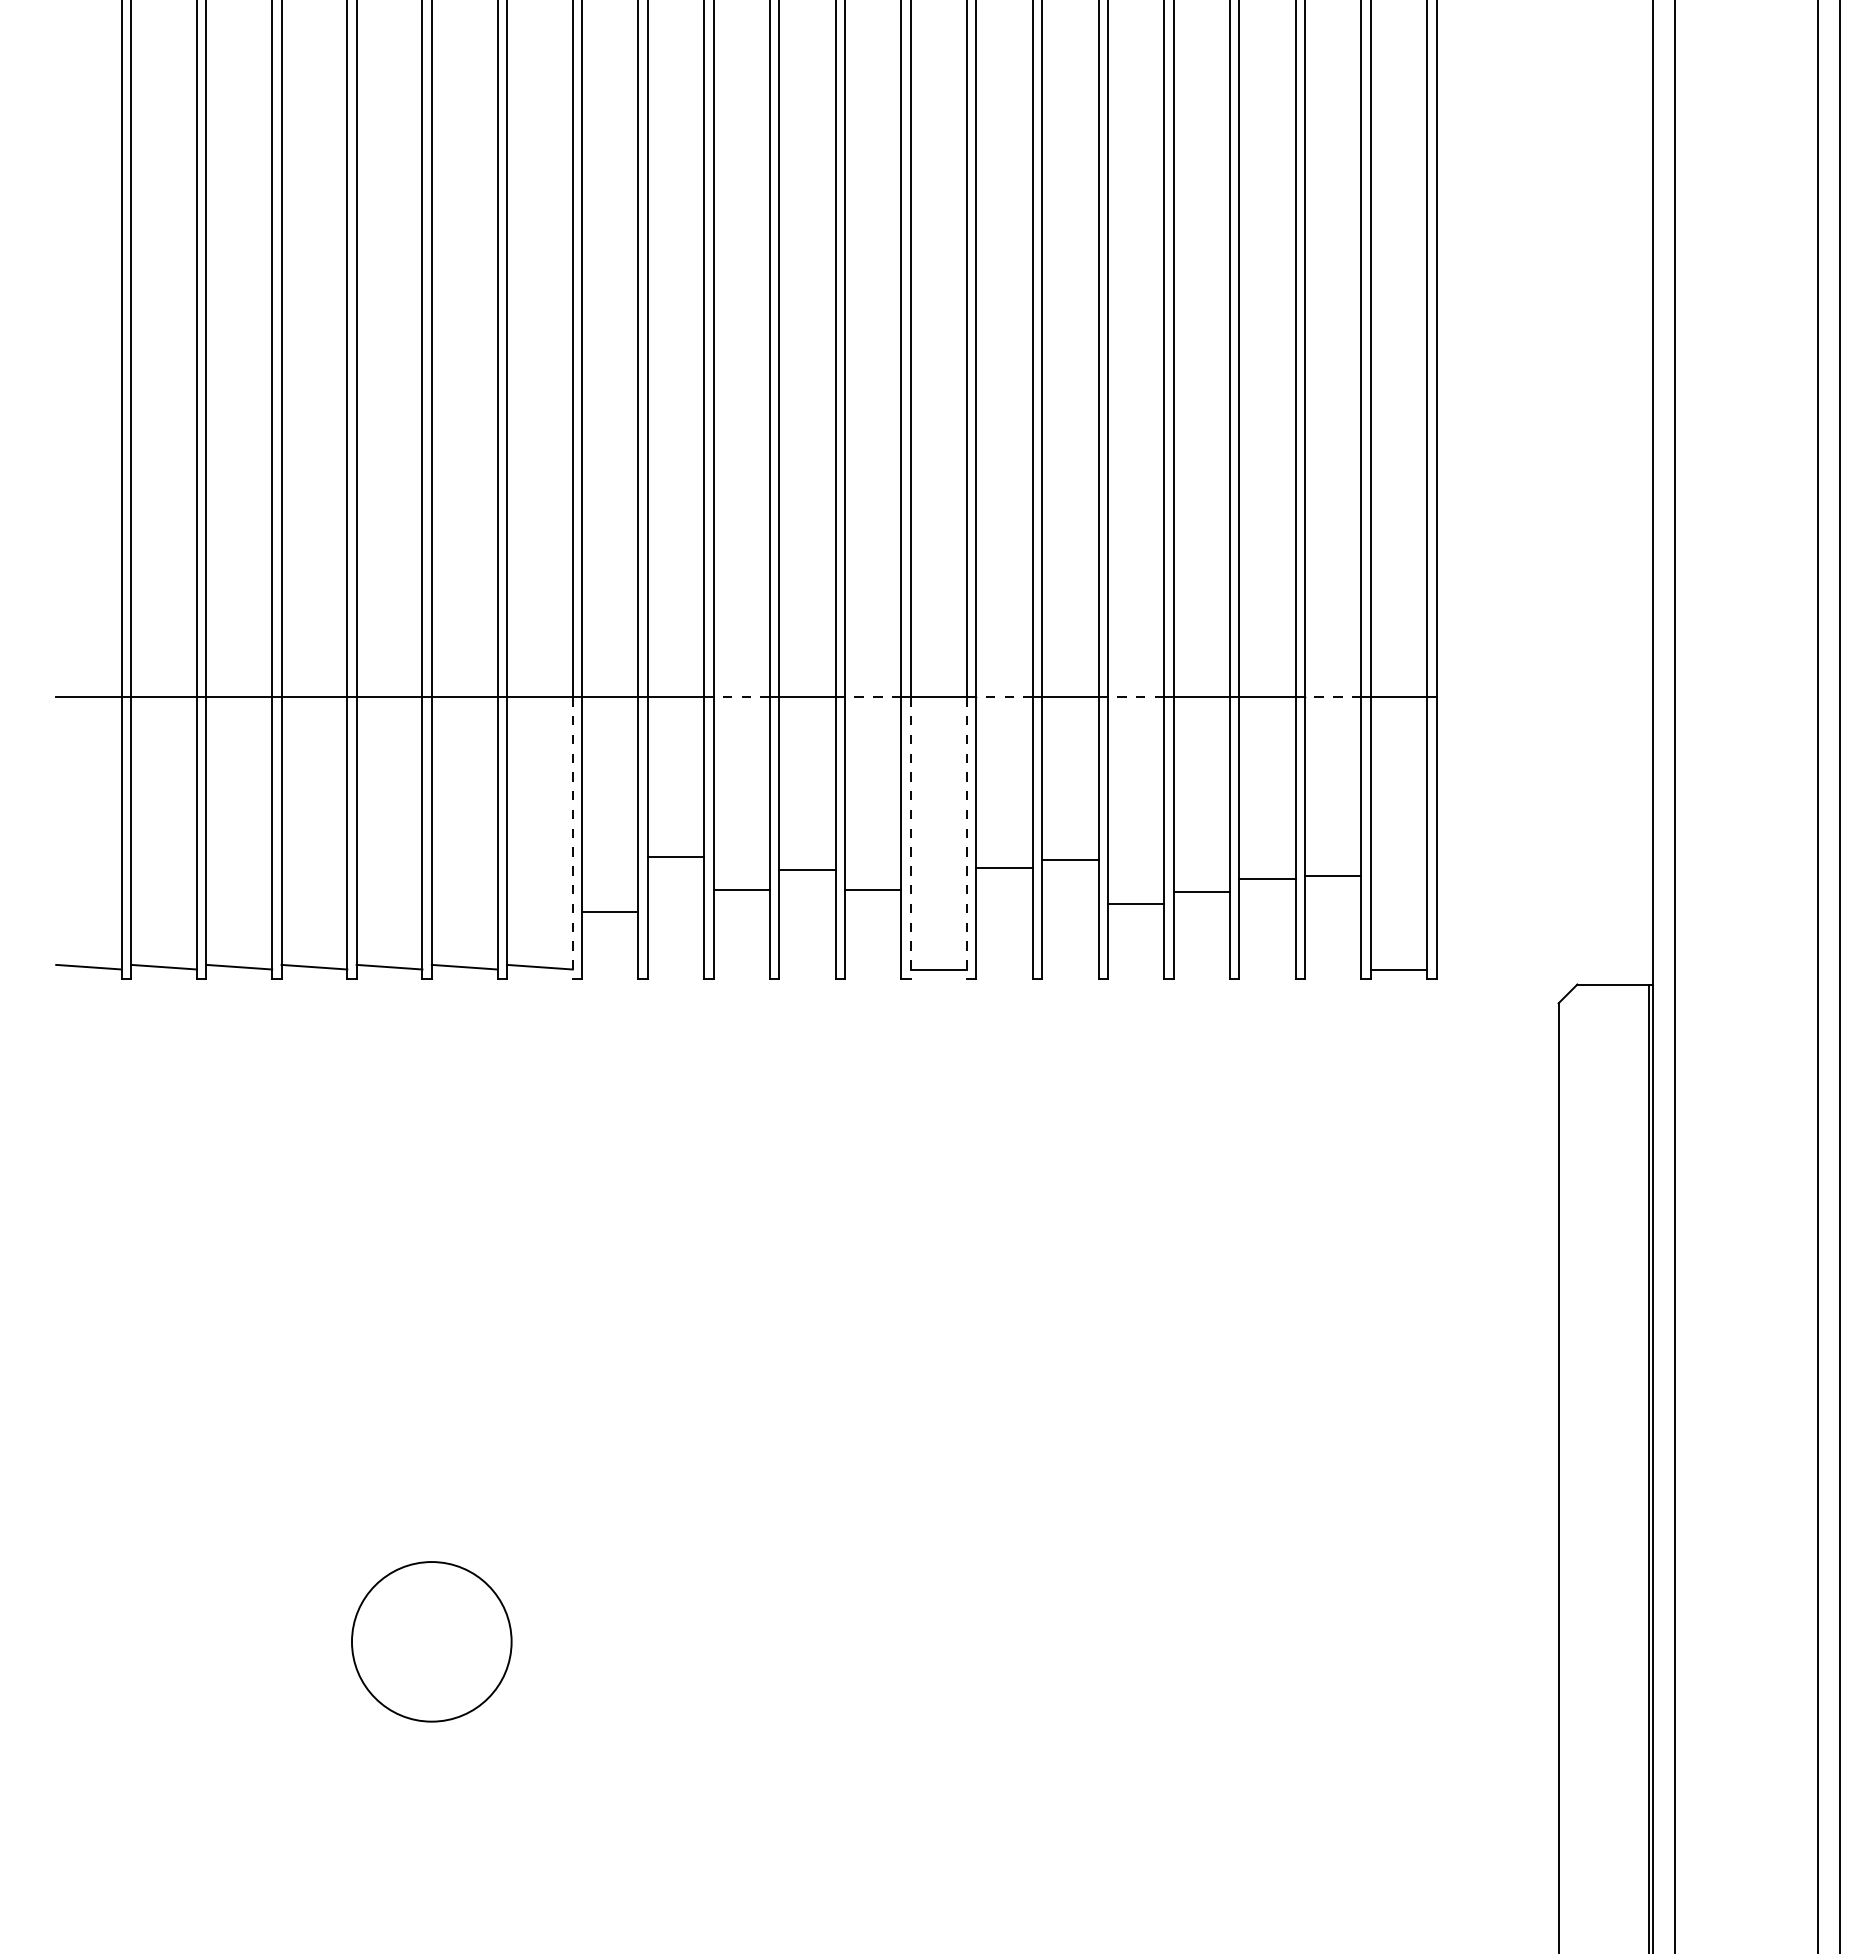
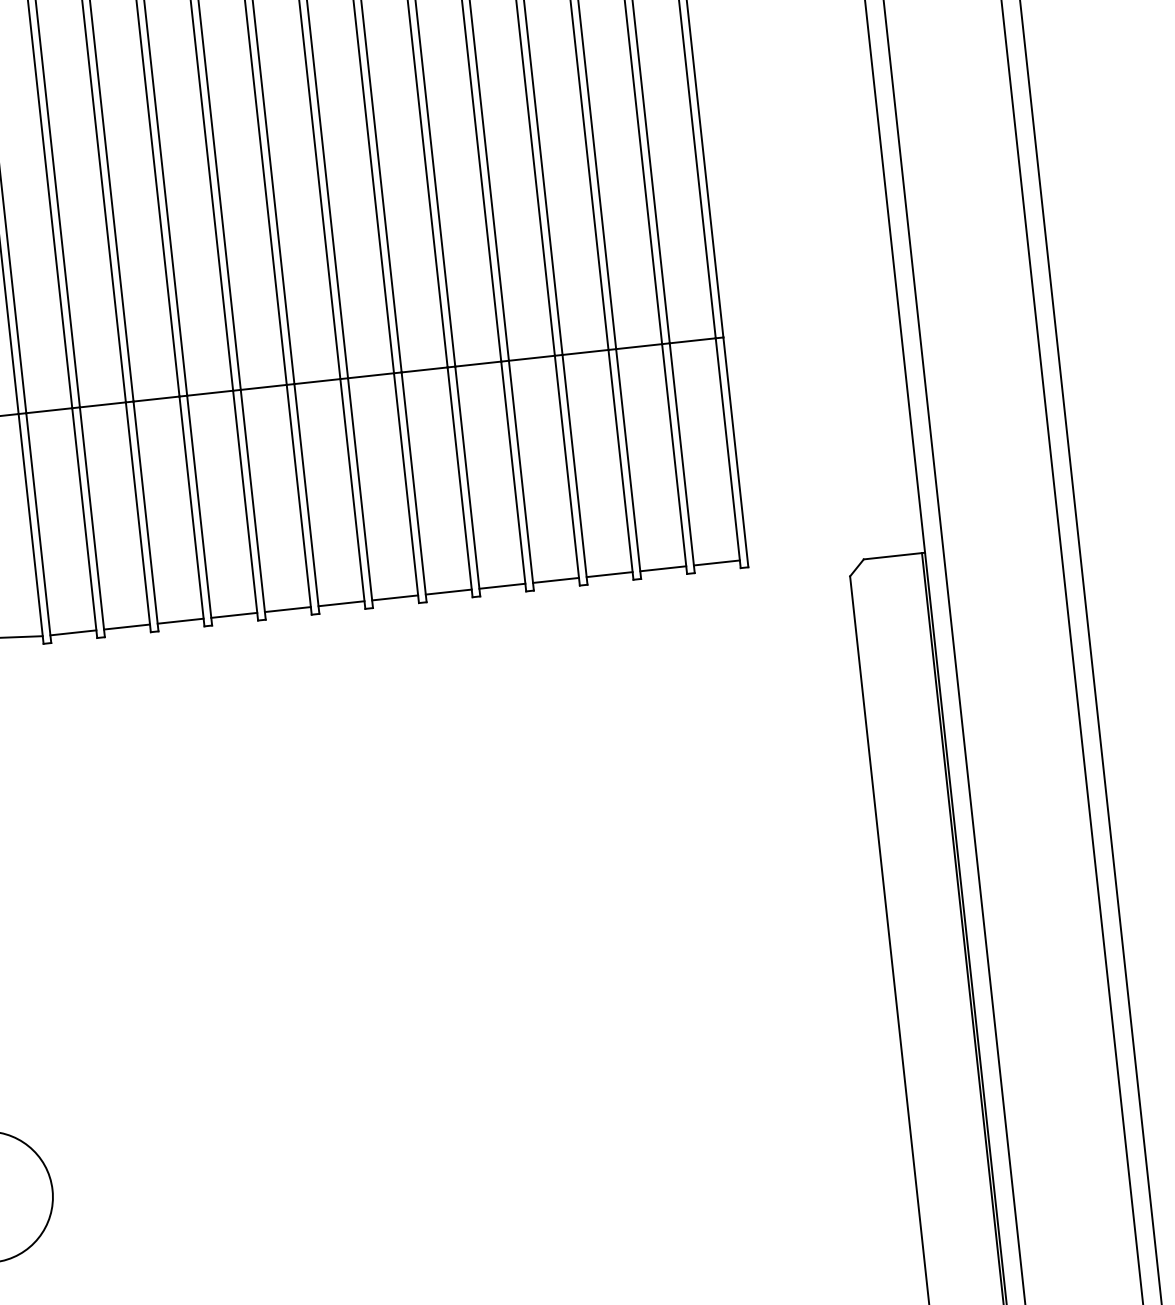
line: (741, 697) -> (156, 399), dashed -> solid
line: (872, 697) -> (263, 387), dashed -> solid
line: (1004, 697) -> (370, 376), dashed -> solid
line: (1135, 697) -> (477, 364), dashed -> solid
line: (1332, 697) -> (638, 346), dashed -> solid
line: (572, 838) -> (31, 529), dashed -> solid
line: (910, 838) -> (306, 499), dashed -> solid
line: (967, 838) -> (353, 494), dashed -> solid
line: (675, 856) -> (126, 627), moved
line: (1070, 859) -> (448, 592), moved
line: (1004, 867) -> (395, 597), moved
line: (807, 869) -> (234, 615), moved
line: (1333, 875) -> (663, 568), moved
line: (1267, 878) -> (609, 574), moved
line: (741, 889) -> (180, 621), moved
line: (872, 889) -> (287, 609), moved
line: (1201, 891) -> (555, 580), moved
line: (1135, 903) -> (501, 586), moved
line: (610, 911) -> (73, 632), moved

